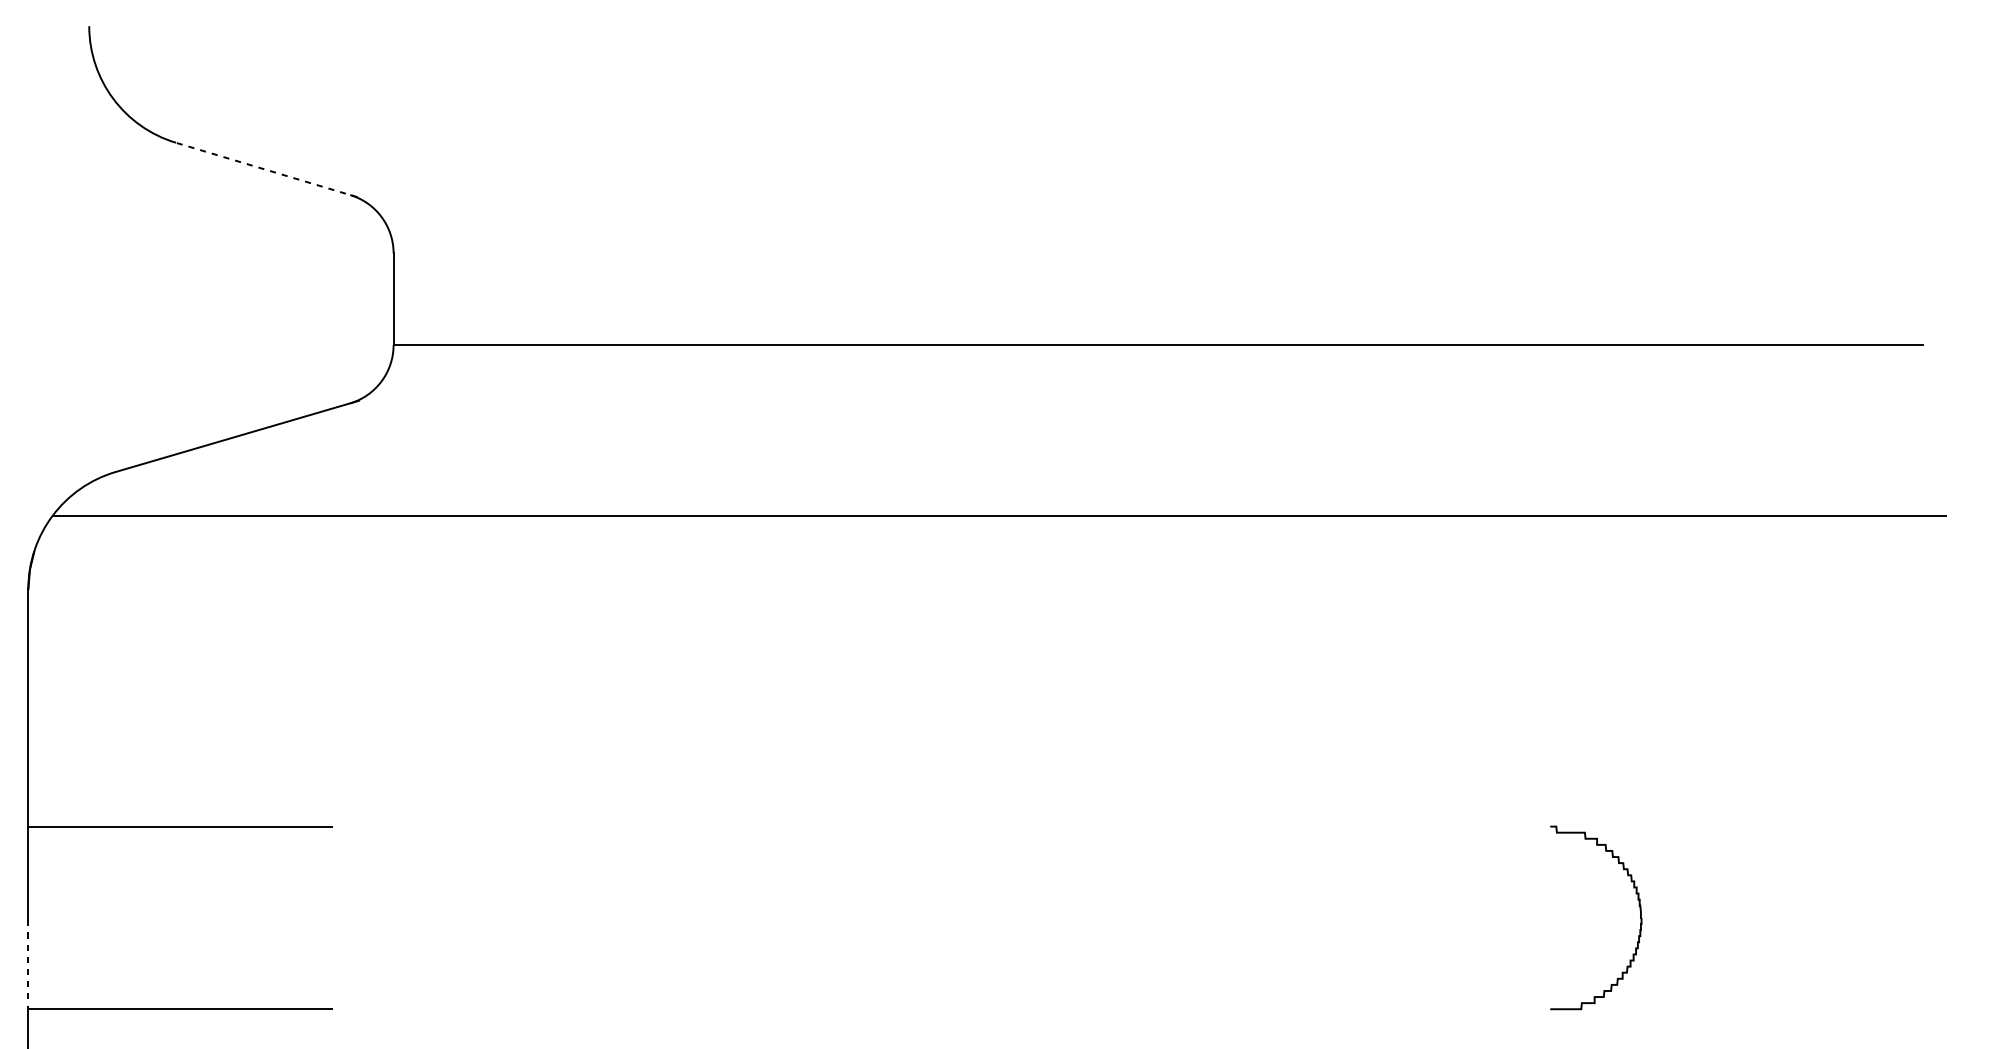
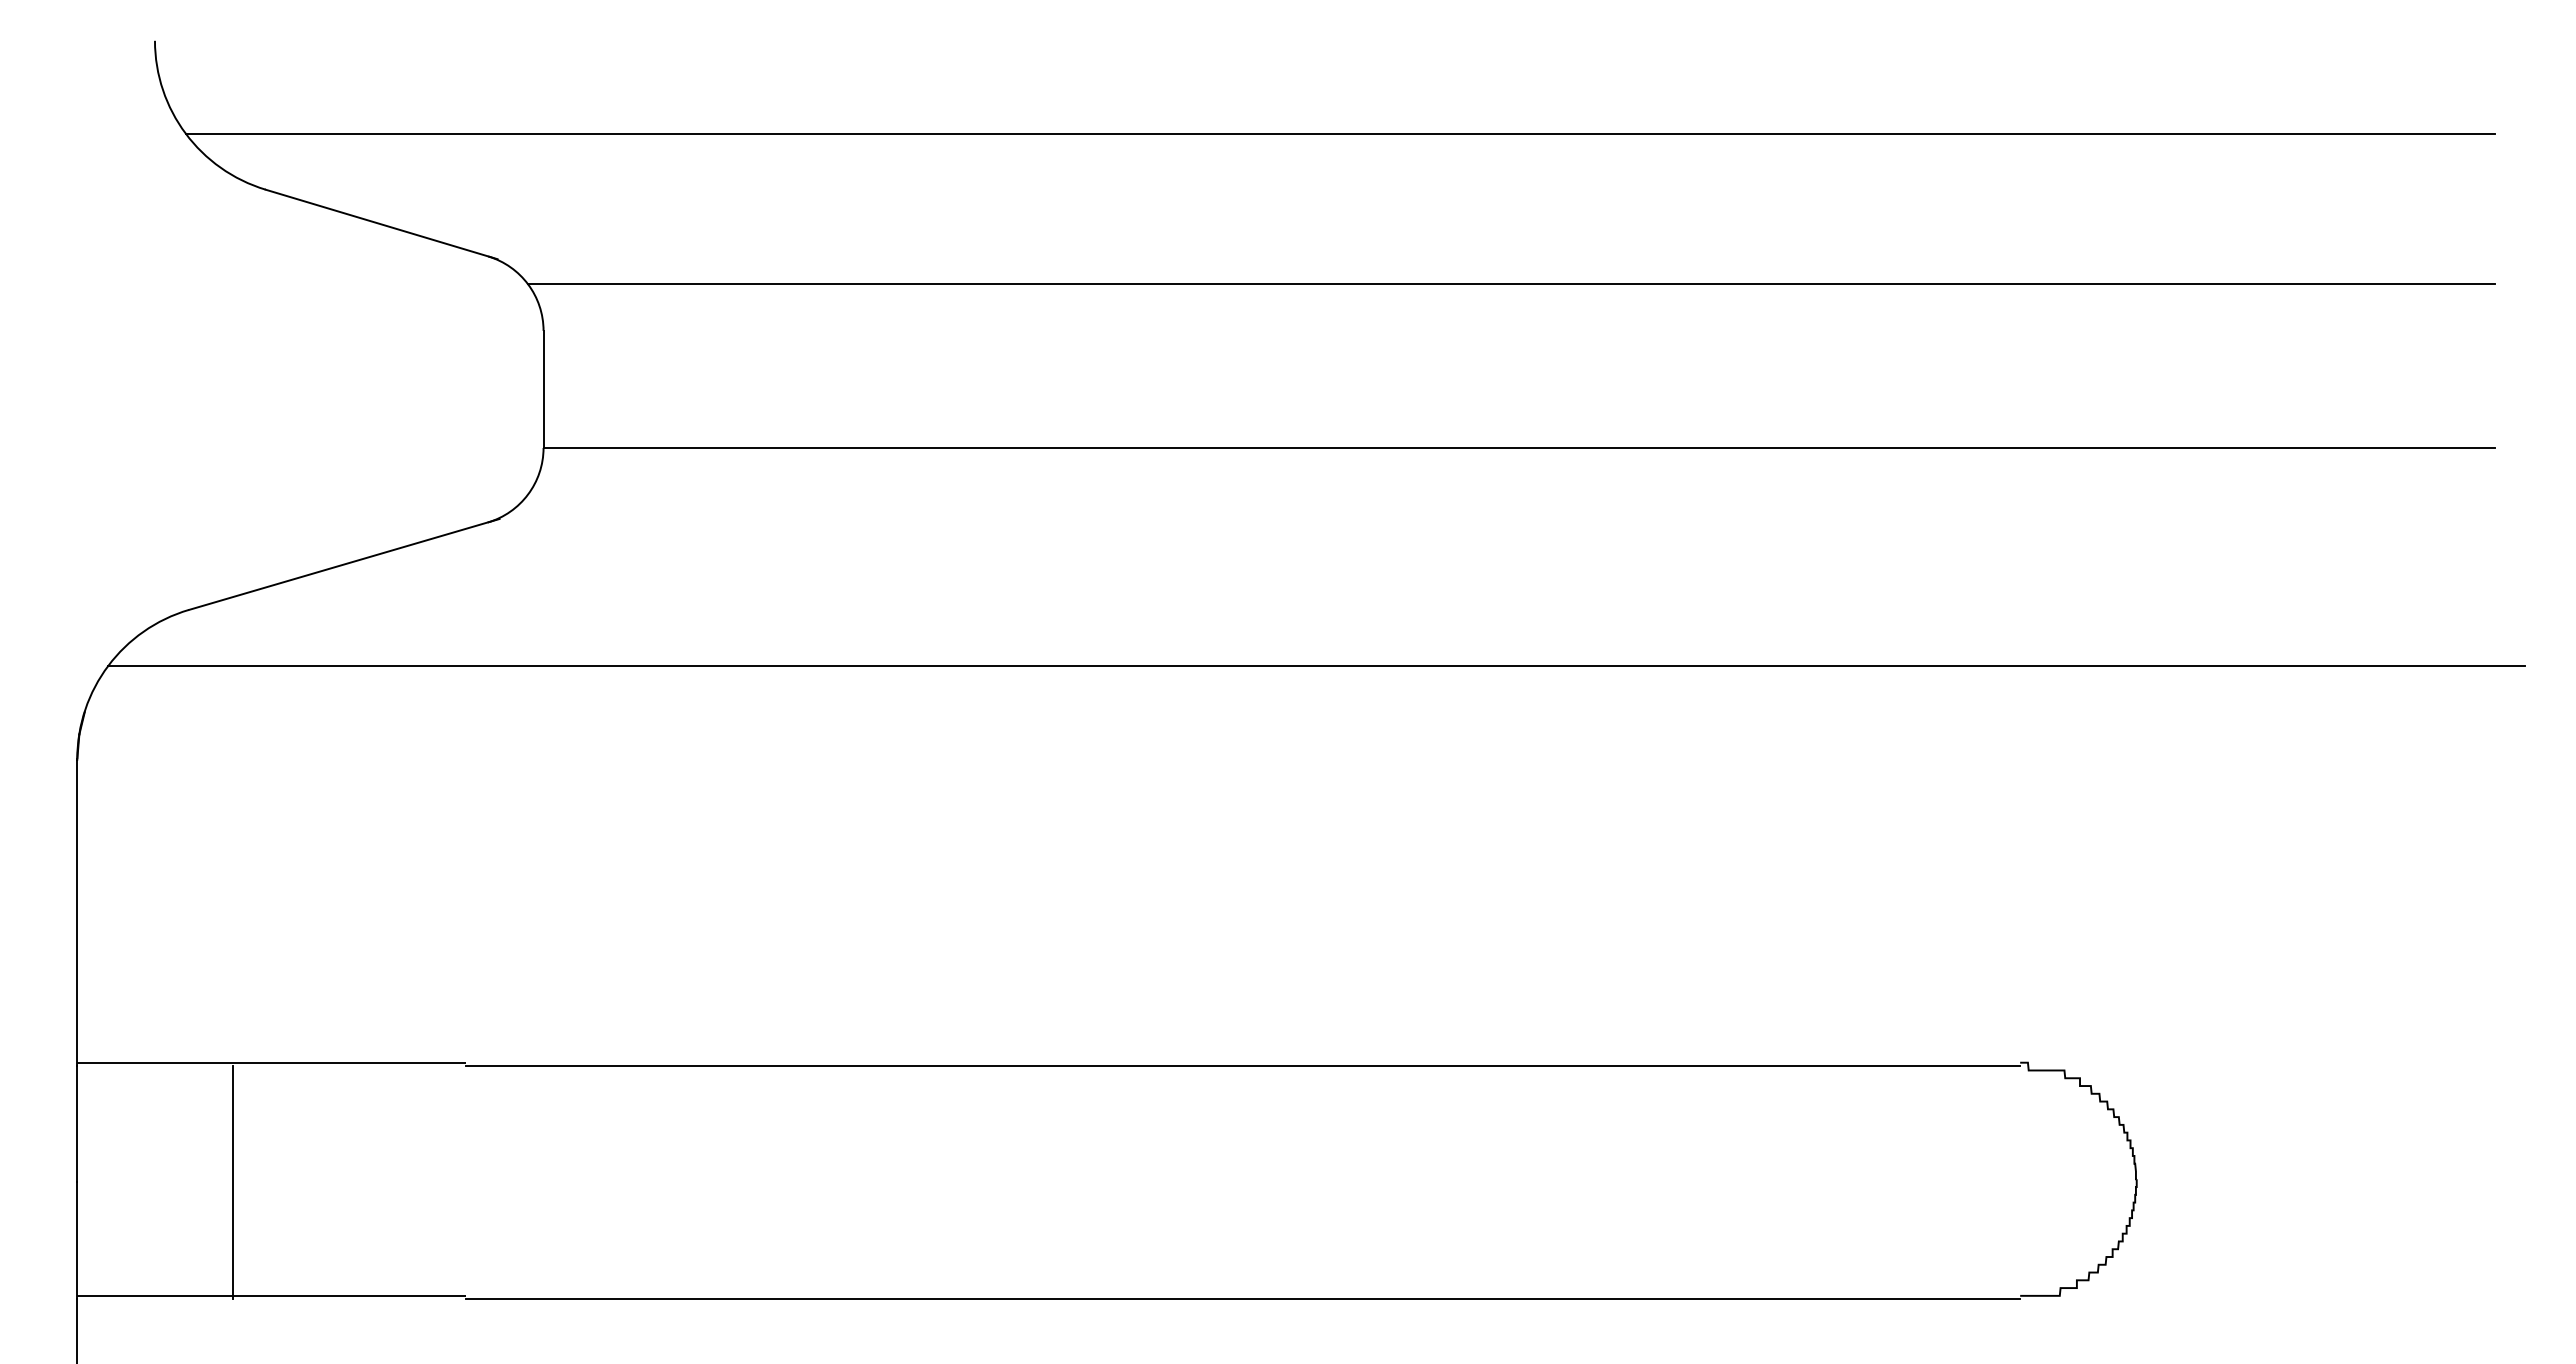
line: (1017, 98) -> (1340, 133), added
line: (266, 170) -> (381, 224), dashed -> solid
line: (1151, 217) -> (1511, 284), added
line: (941, 828) -> (1242, 1065), added
line: (149, 919) -> (232, 1181), added
line: (28, 965) -> (77, 1240), dashed -> solid
line: (941, 1011) -> (1242, 1298), added

